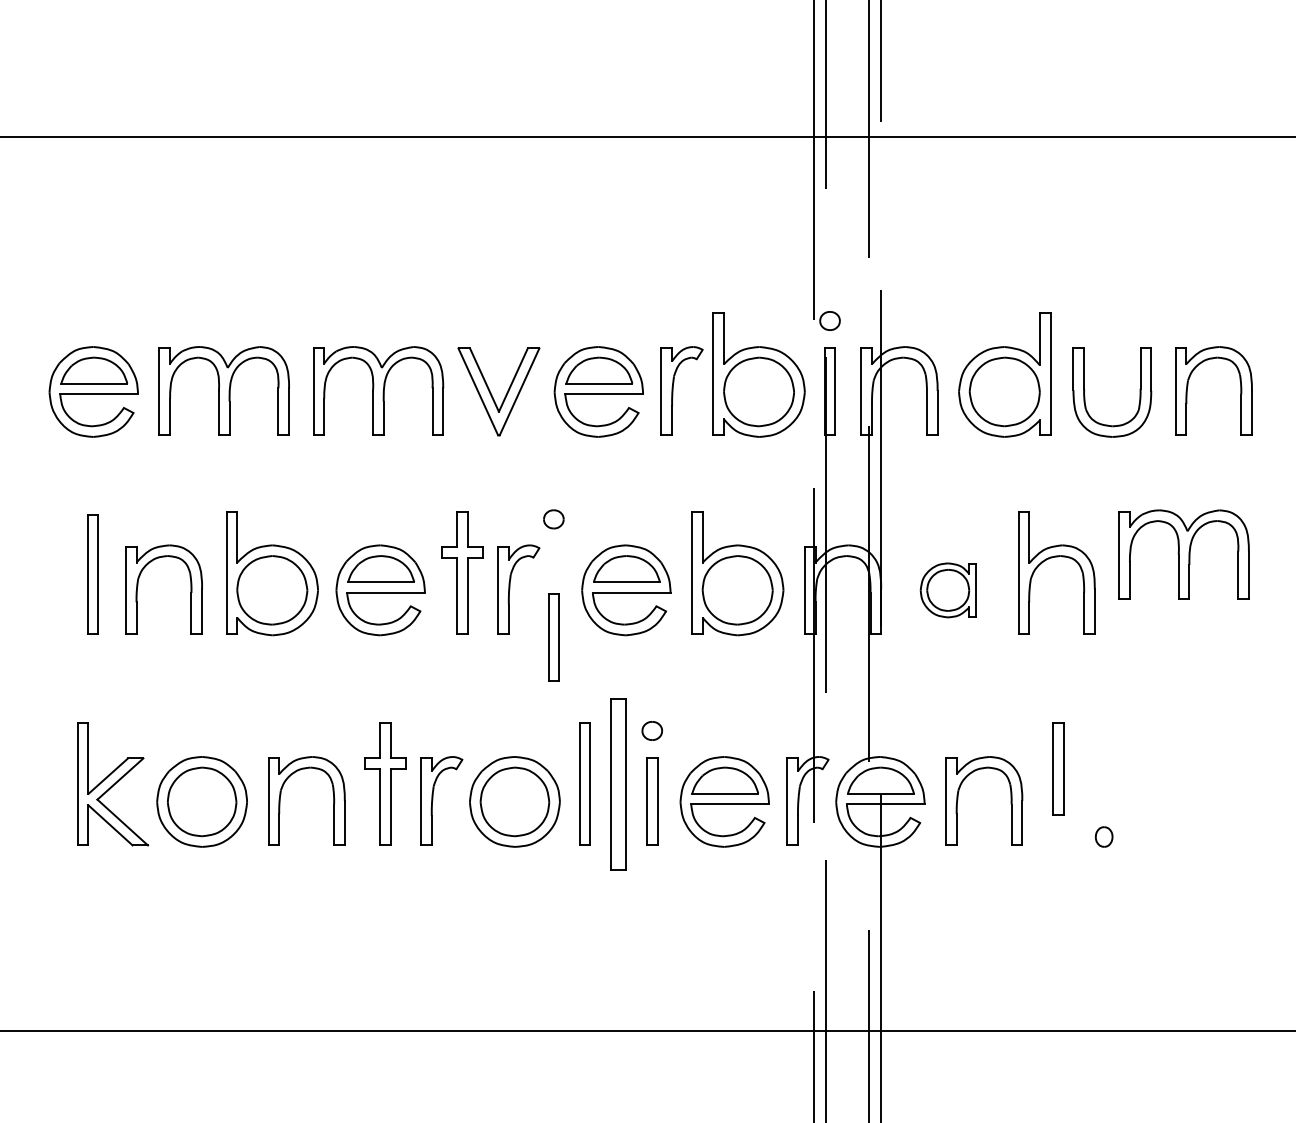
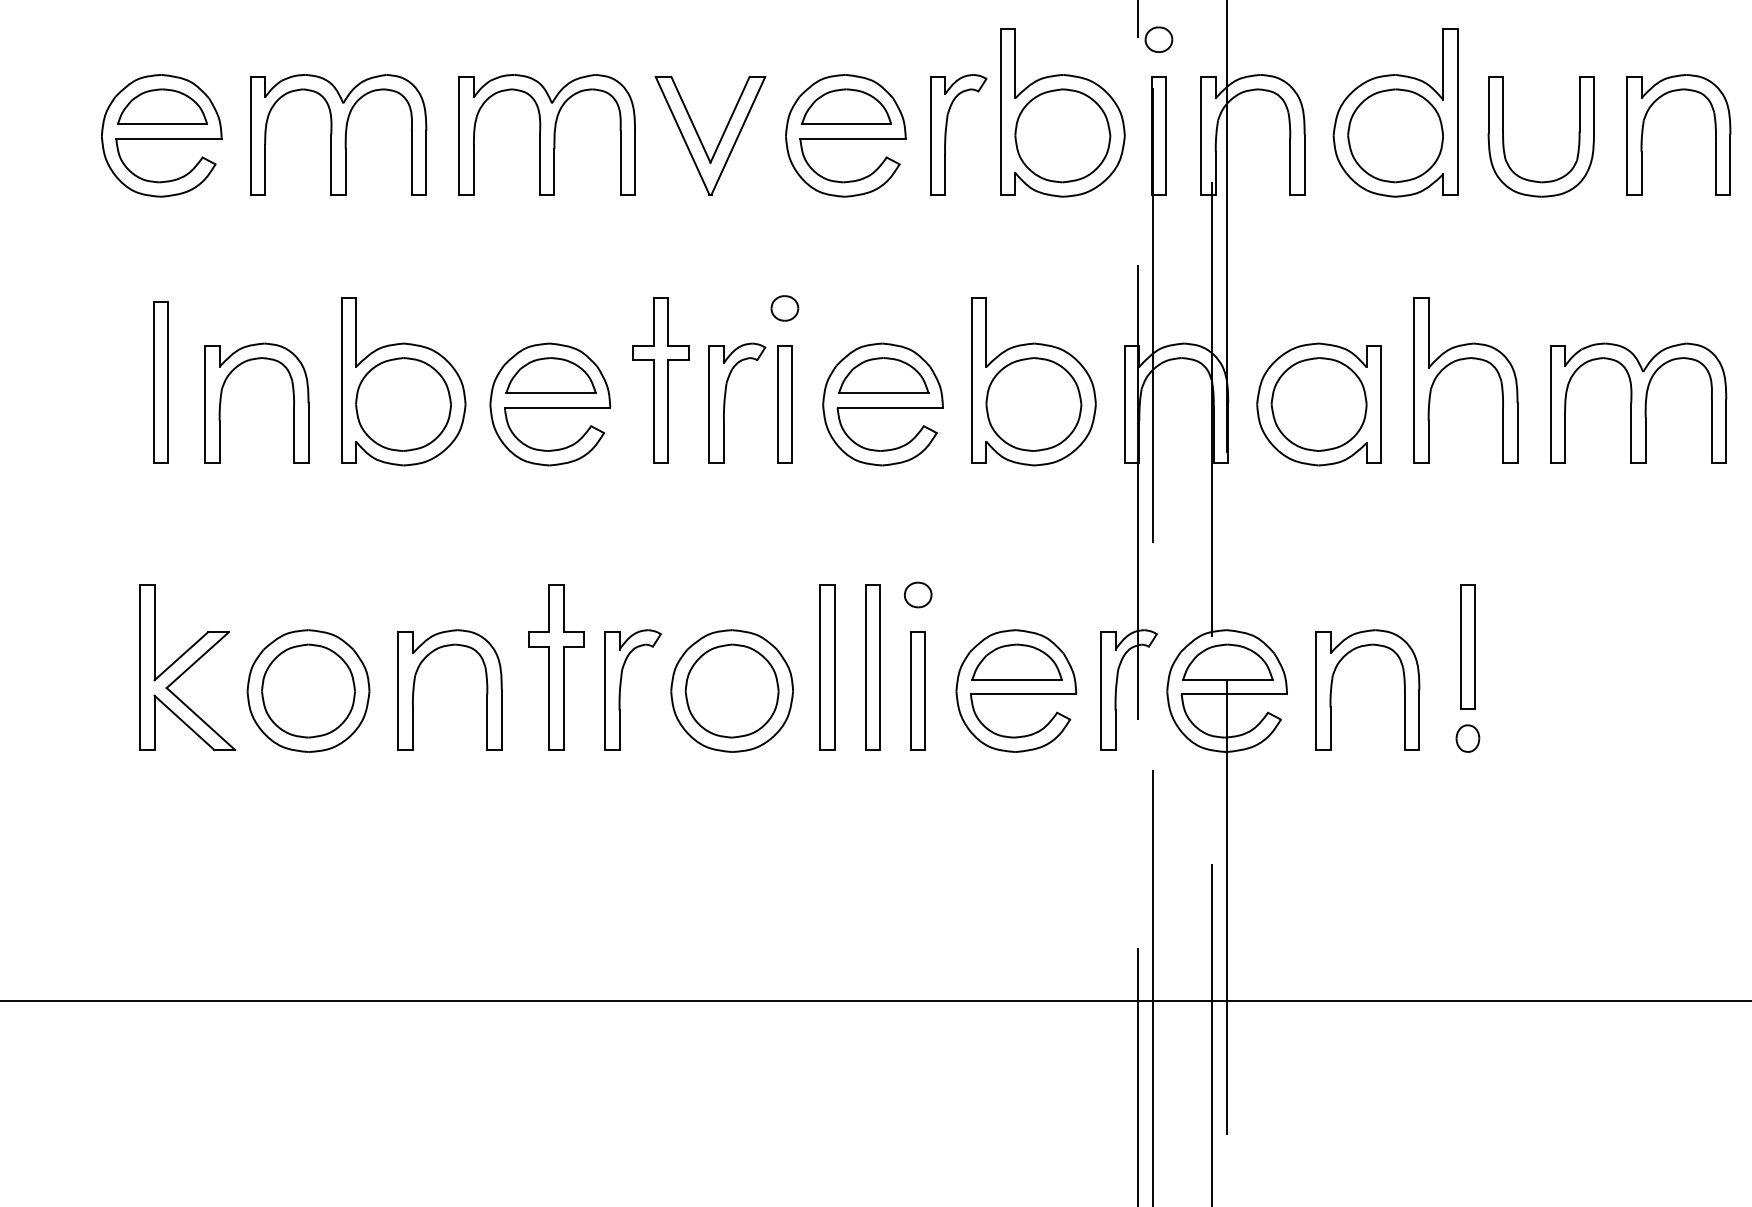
part: (1183, 554) -> (1637, 403), moved
part: (947, 590) -> (1318, 404), size x1.67
part: (553, 637) -> (784, 404), moved
part: (618, 783) -> (872, 666), size x0.71
part: (1104, 836) -> (1468, 737), moved

